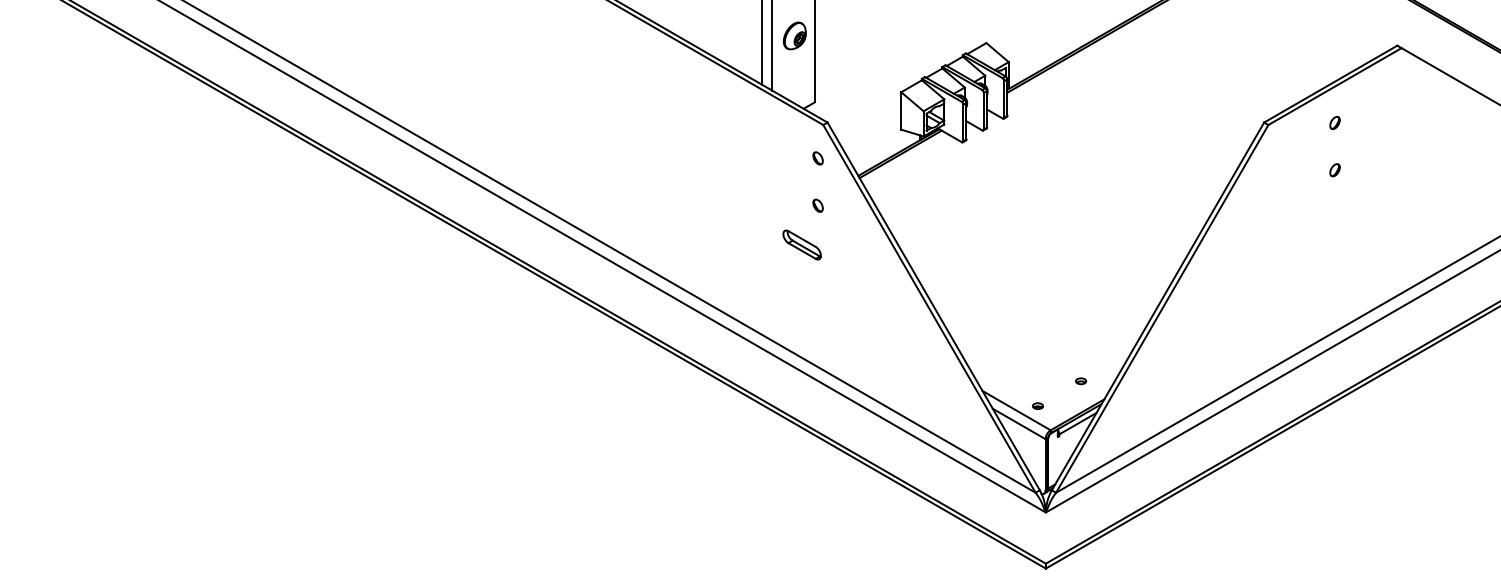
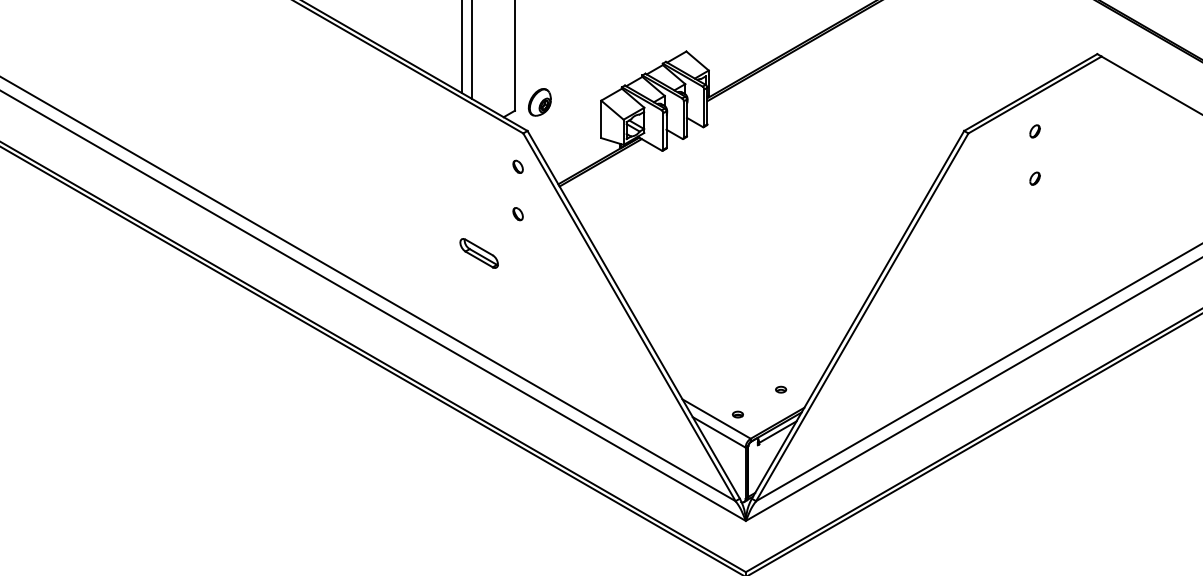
part: (794, 35) -> (539, 101), moved
part: (801, 244) -> (478, 252), moved

